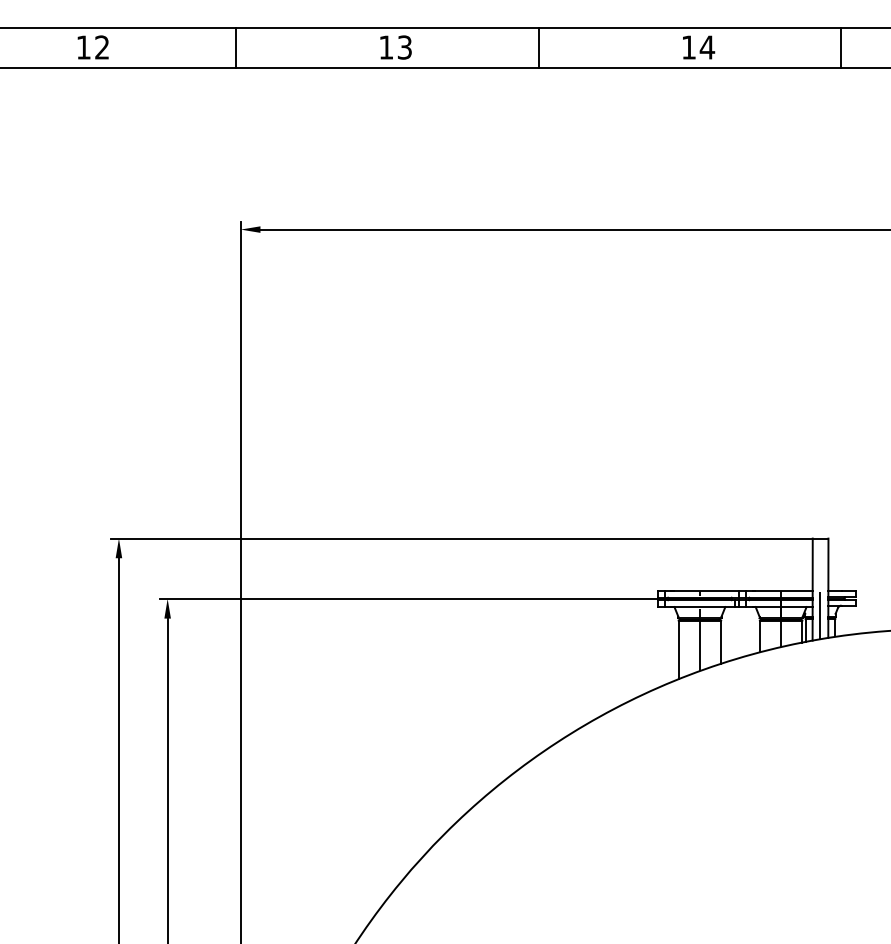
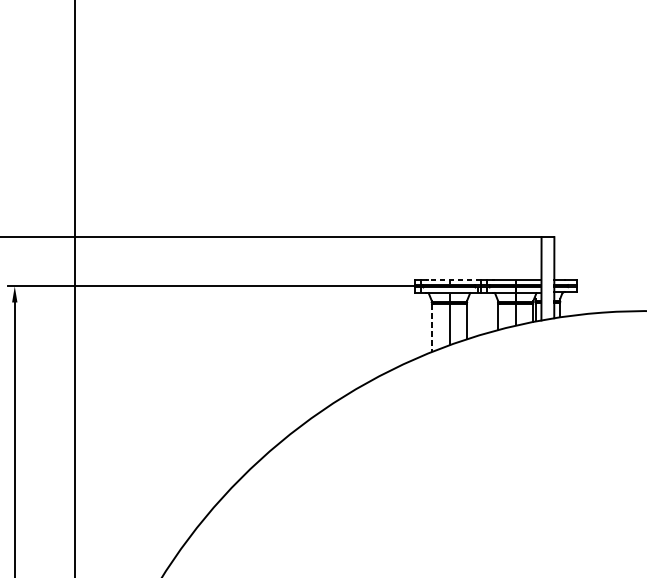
line: (705, 591) -> (453, 280), solid -> dashed
line: (820, 615) -> (547, 299), removed
line: (678, 650) -> (431, 328), solid -> dashed

